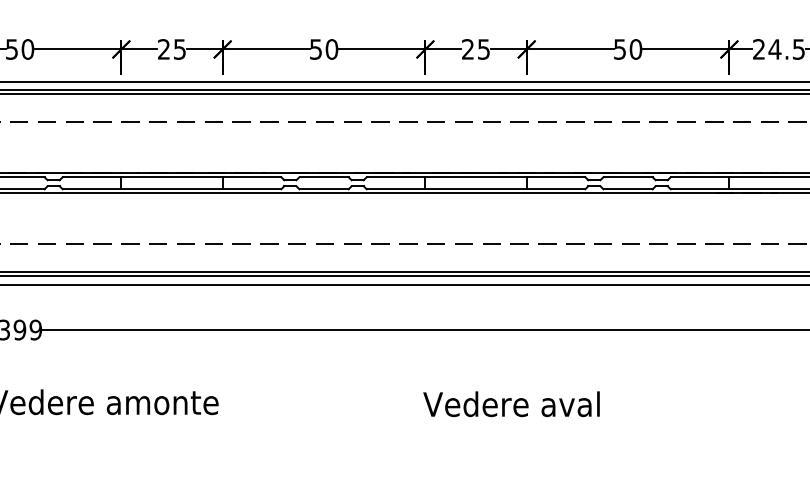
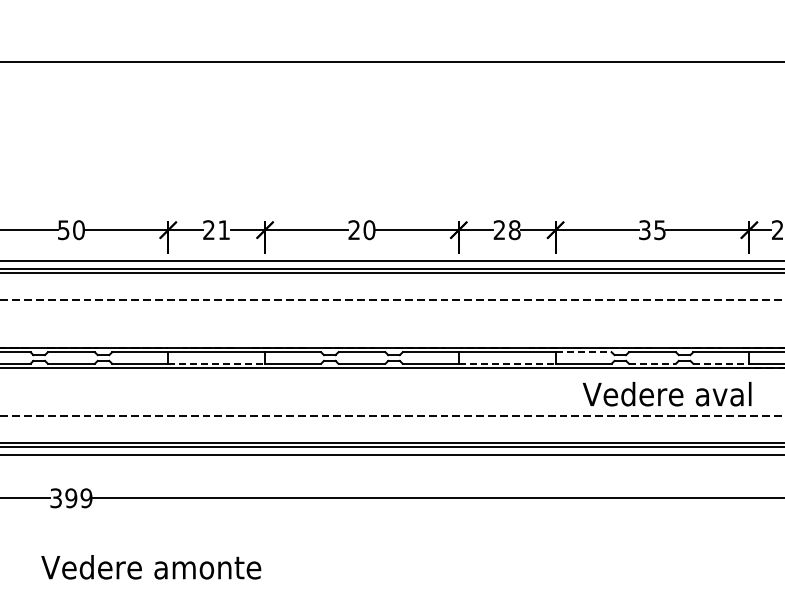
text: (179, 49) -> (223, 230), 25 -> 21
text: (315, 49) -> (353, 230), 50 -> 20
text: (483, 49) -> (514, 230), 25 -> 28
text: (628, 49) -> (652, 230), 50 -> 35
line: (555, 177) -> (583, 352), solid -> dashed
line: (172, 188) -> (217, 363), solid -> dashed
line: (476, 188) -> (507, 363), solid -> dashed
line: (628, 188) -> (652, 363), solid -> dashed
line: (700, 188) -> (721, 363), solid -> dashed
text: (510, 404) -> (666, 394), moved

